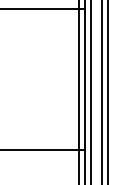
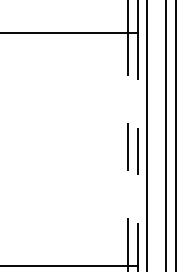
line: (79, 78) -> (128, 147), solid -> dashed
line: (85, 79) -> (138, 149), solid -> dashed

